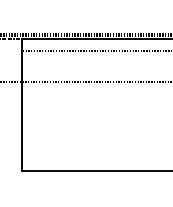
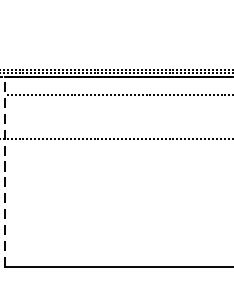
line: (21, 104) -> (5, 171), solid -> dashed

